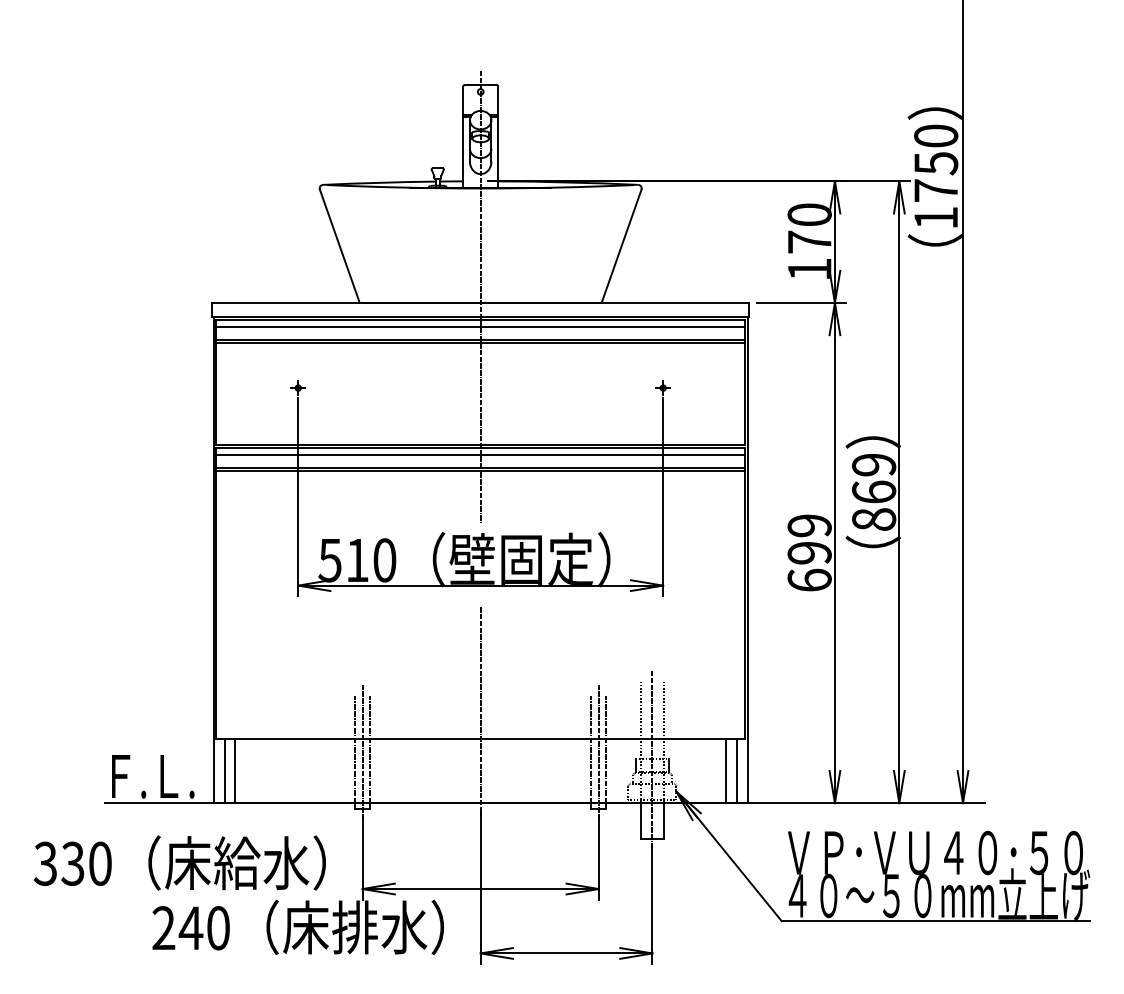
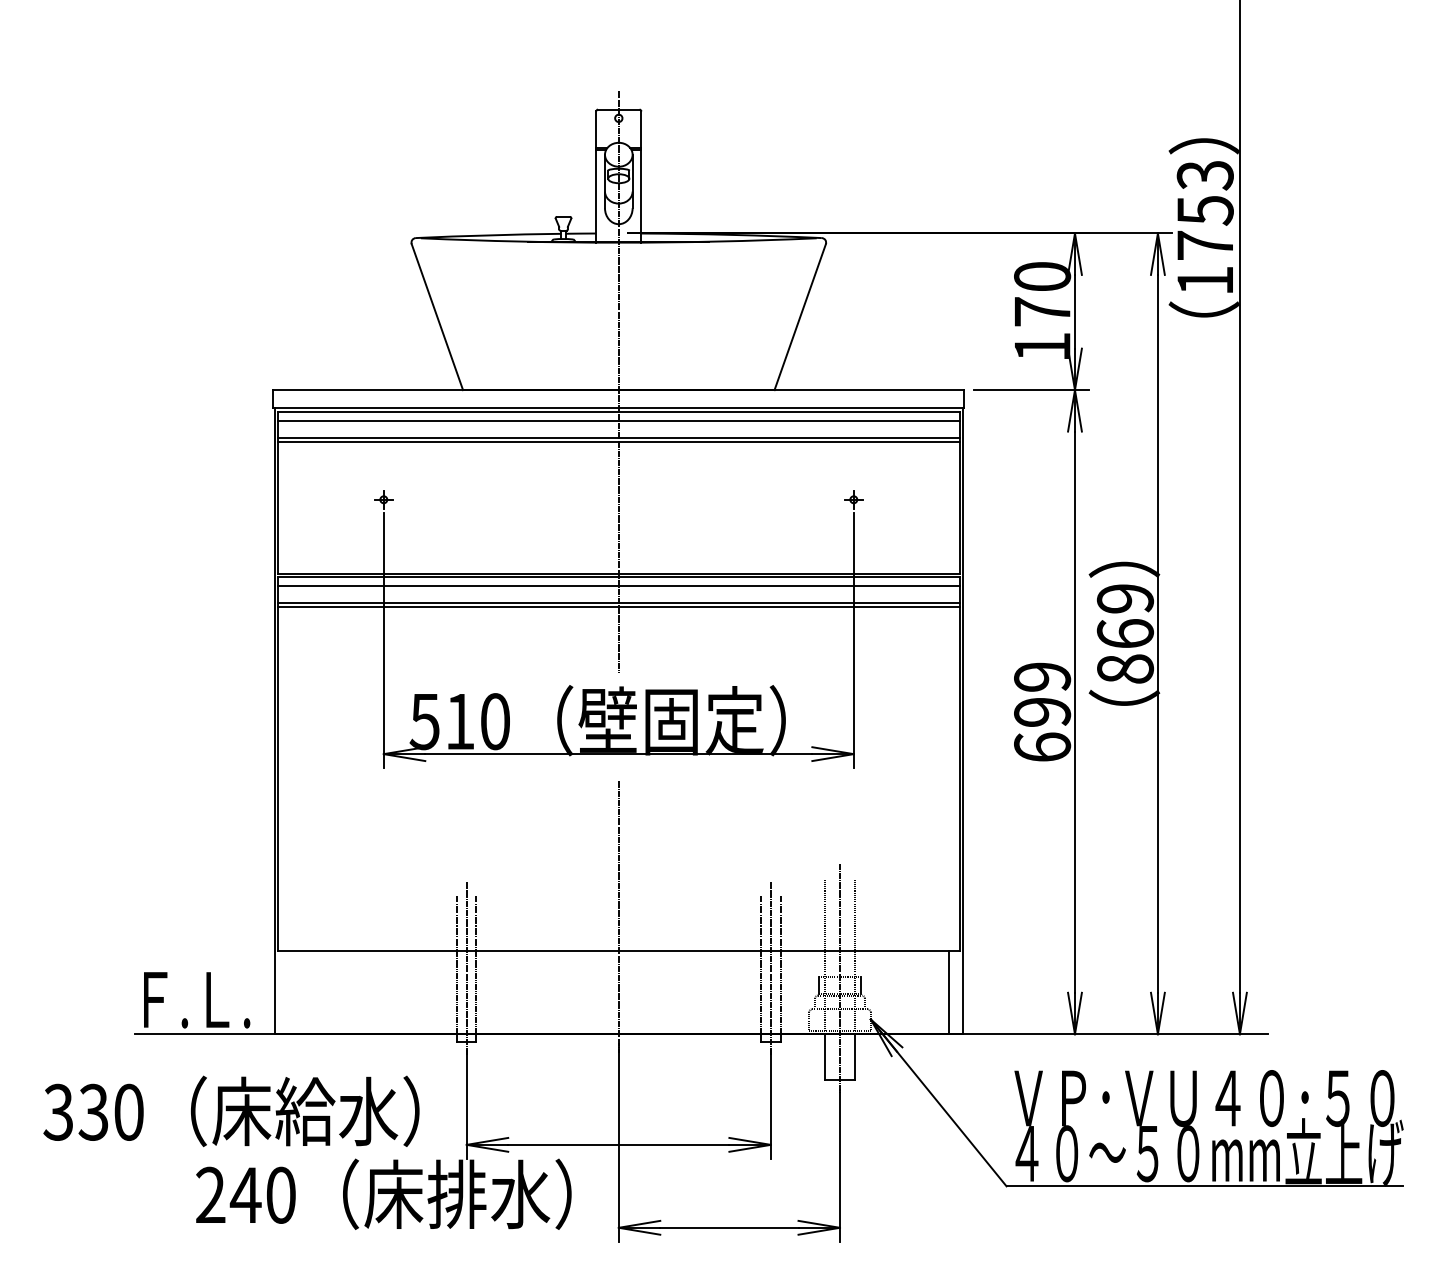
text: (936, 136) -> (1205, 175), 1750 -> 1753
line: (224, 770) -> (288, 992), removed
line: (235, 770) -> (303, 992), removed
line: (726, 770) -> (935, 992), removed

